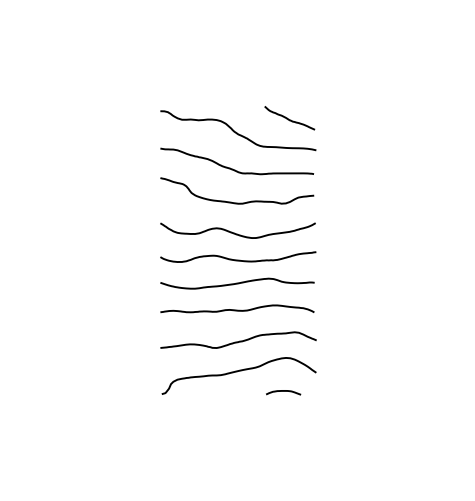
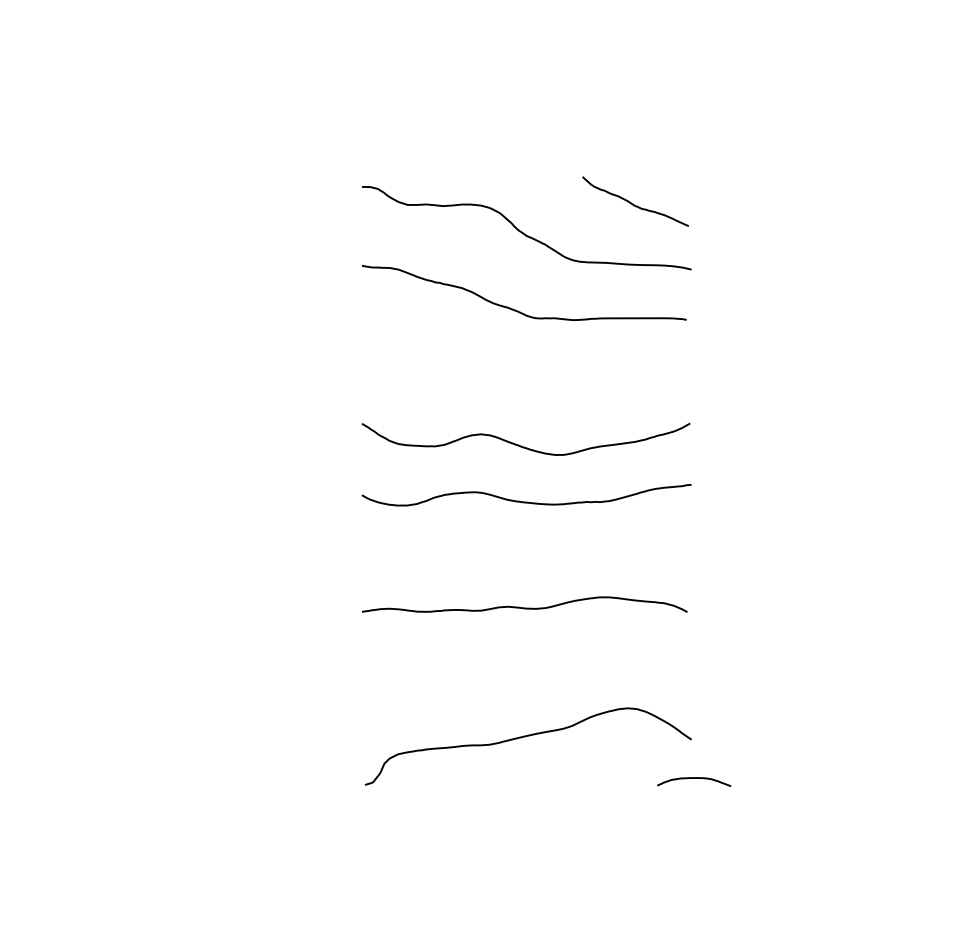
curve: (237, 202) -> (524, 379), removed
curve: (237, 283) -> (524, 550), removed
curve: (239, 340) -> (529, 671), removed
curve: (283, 391) -> (694, 779), moved

